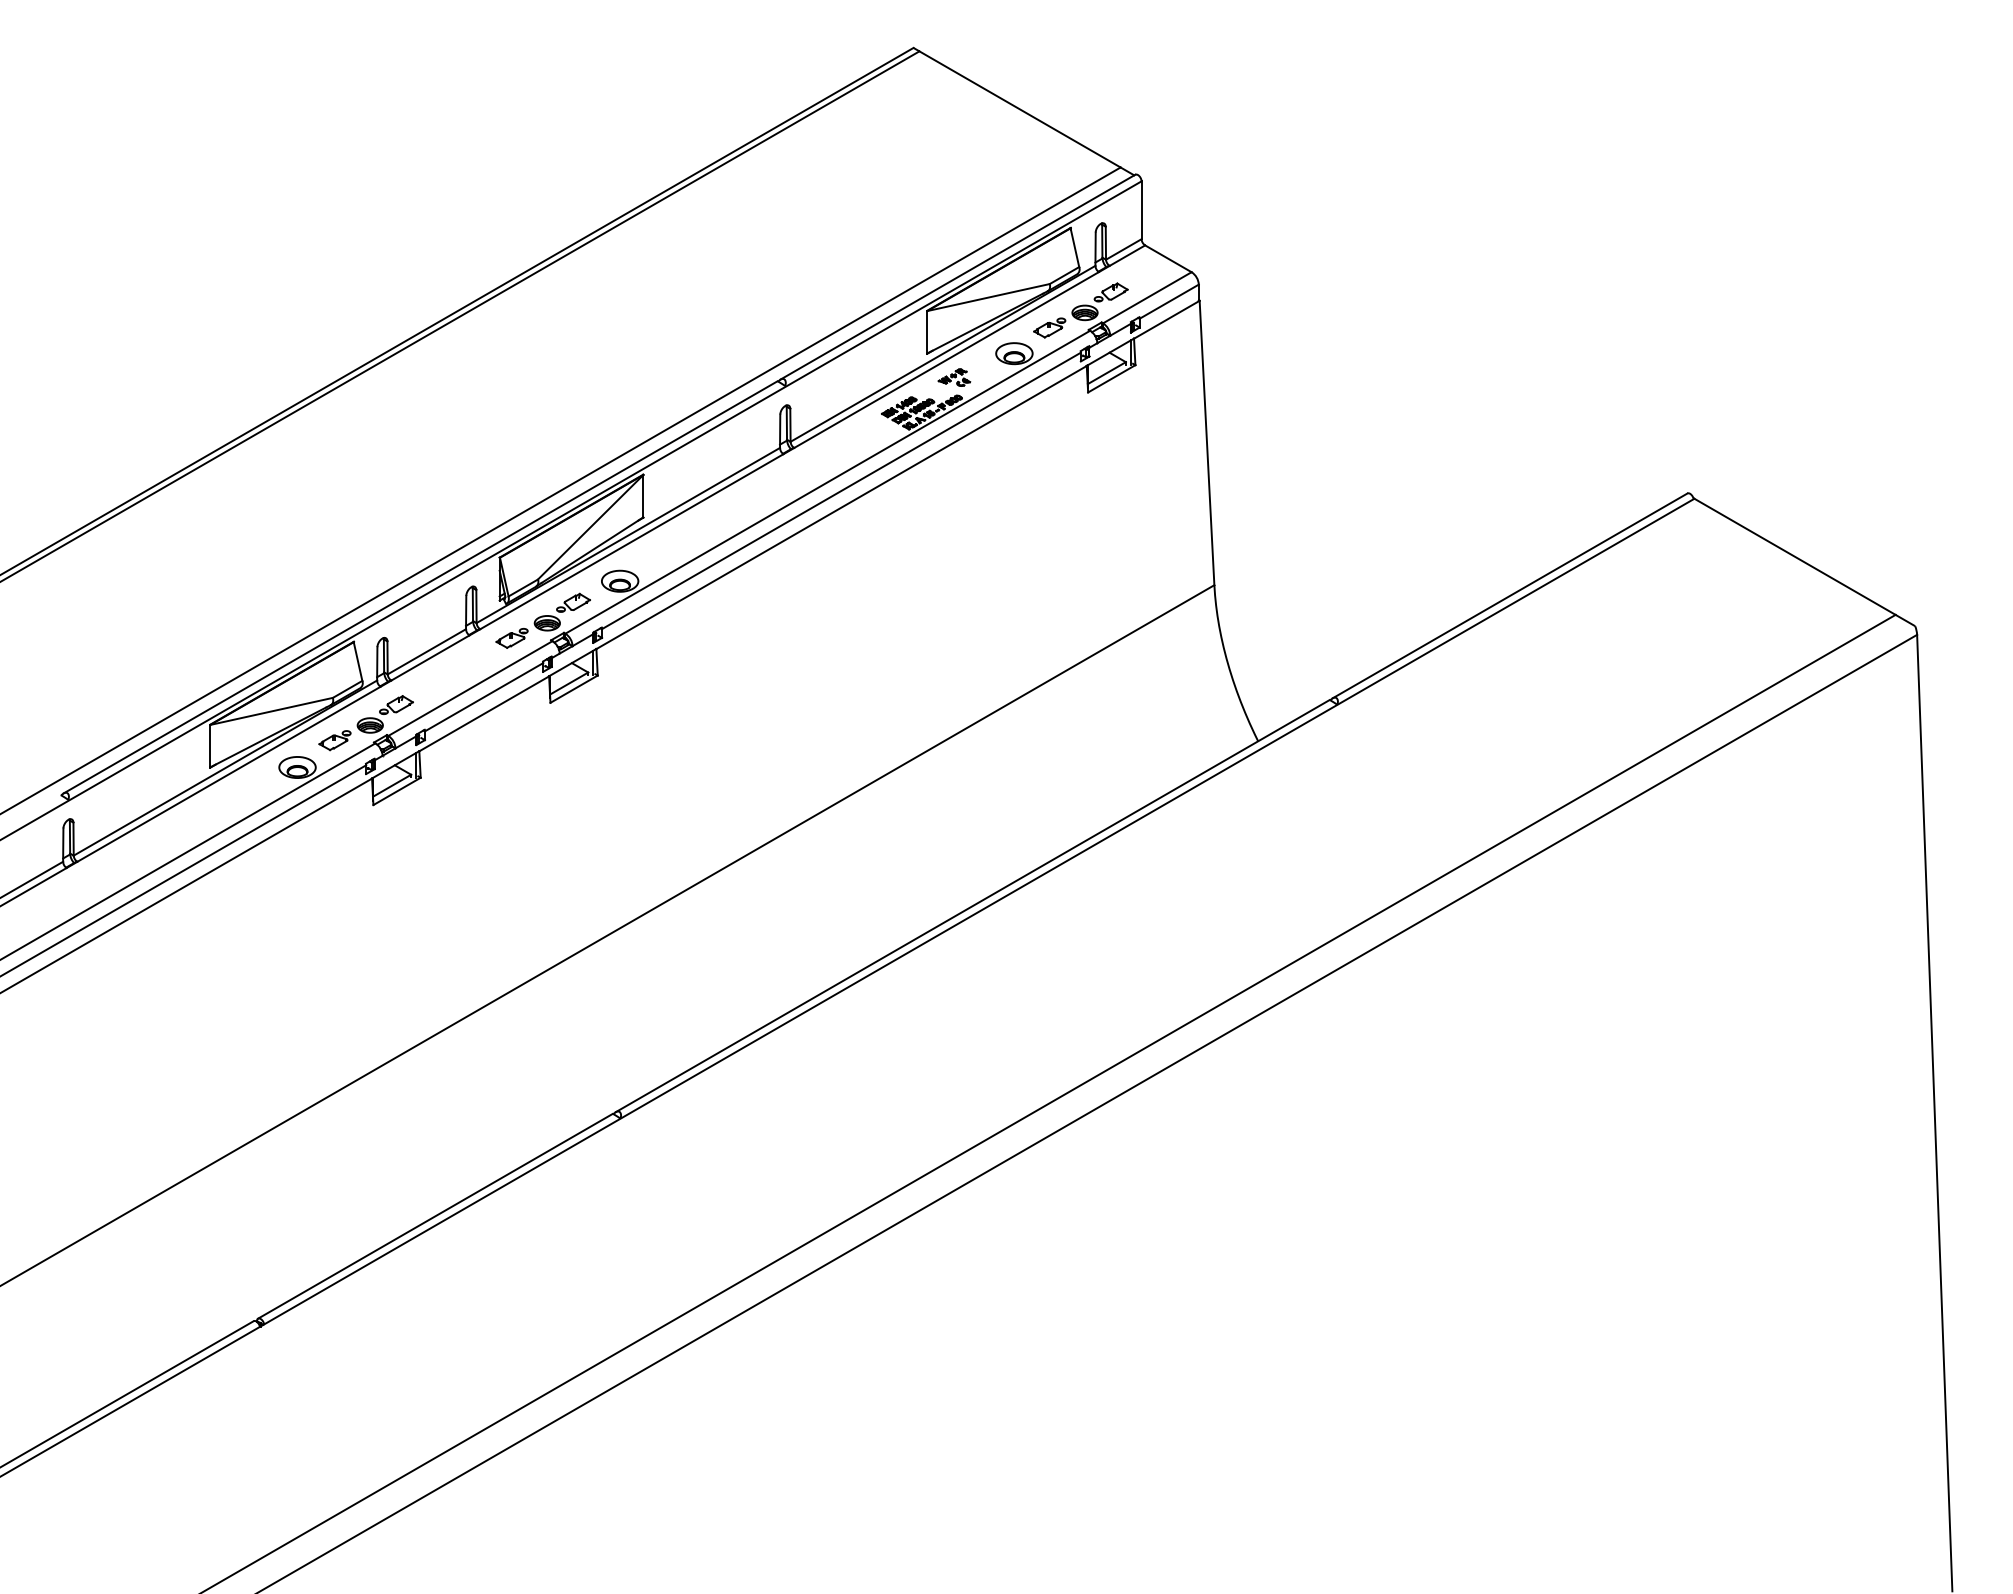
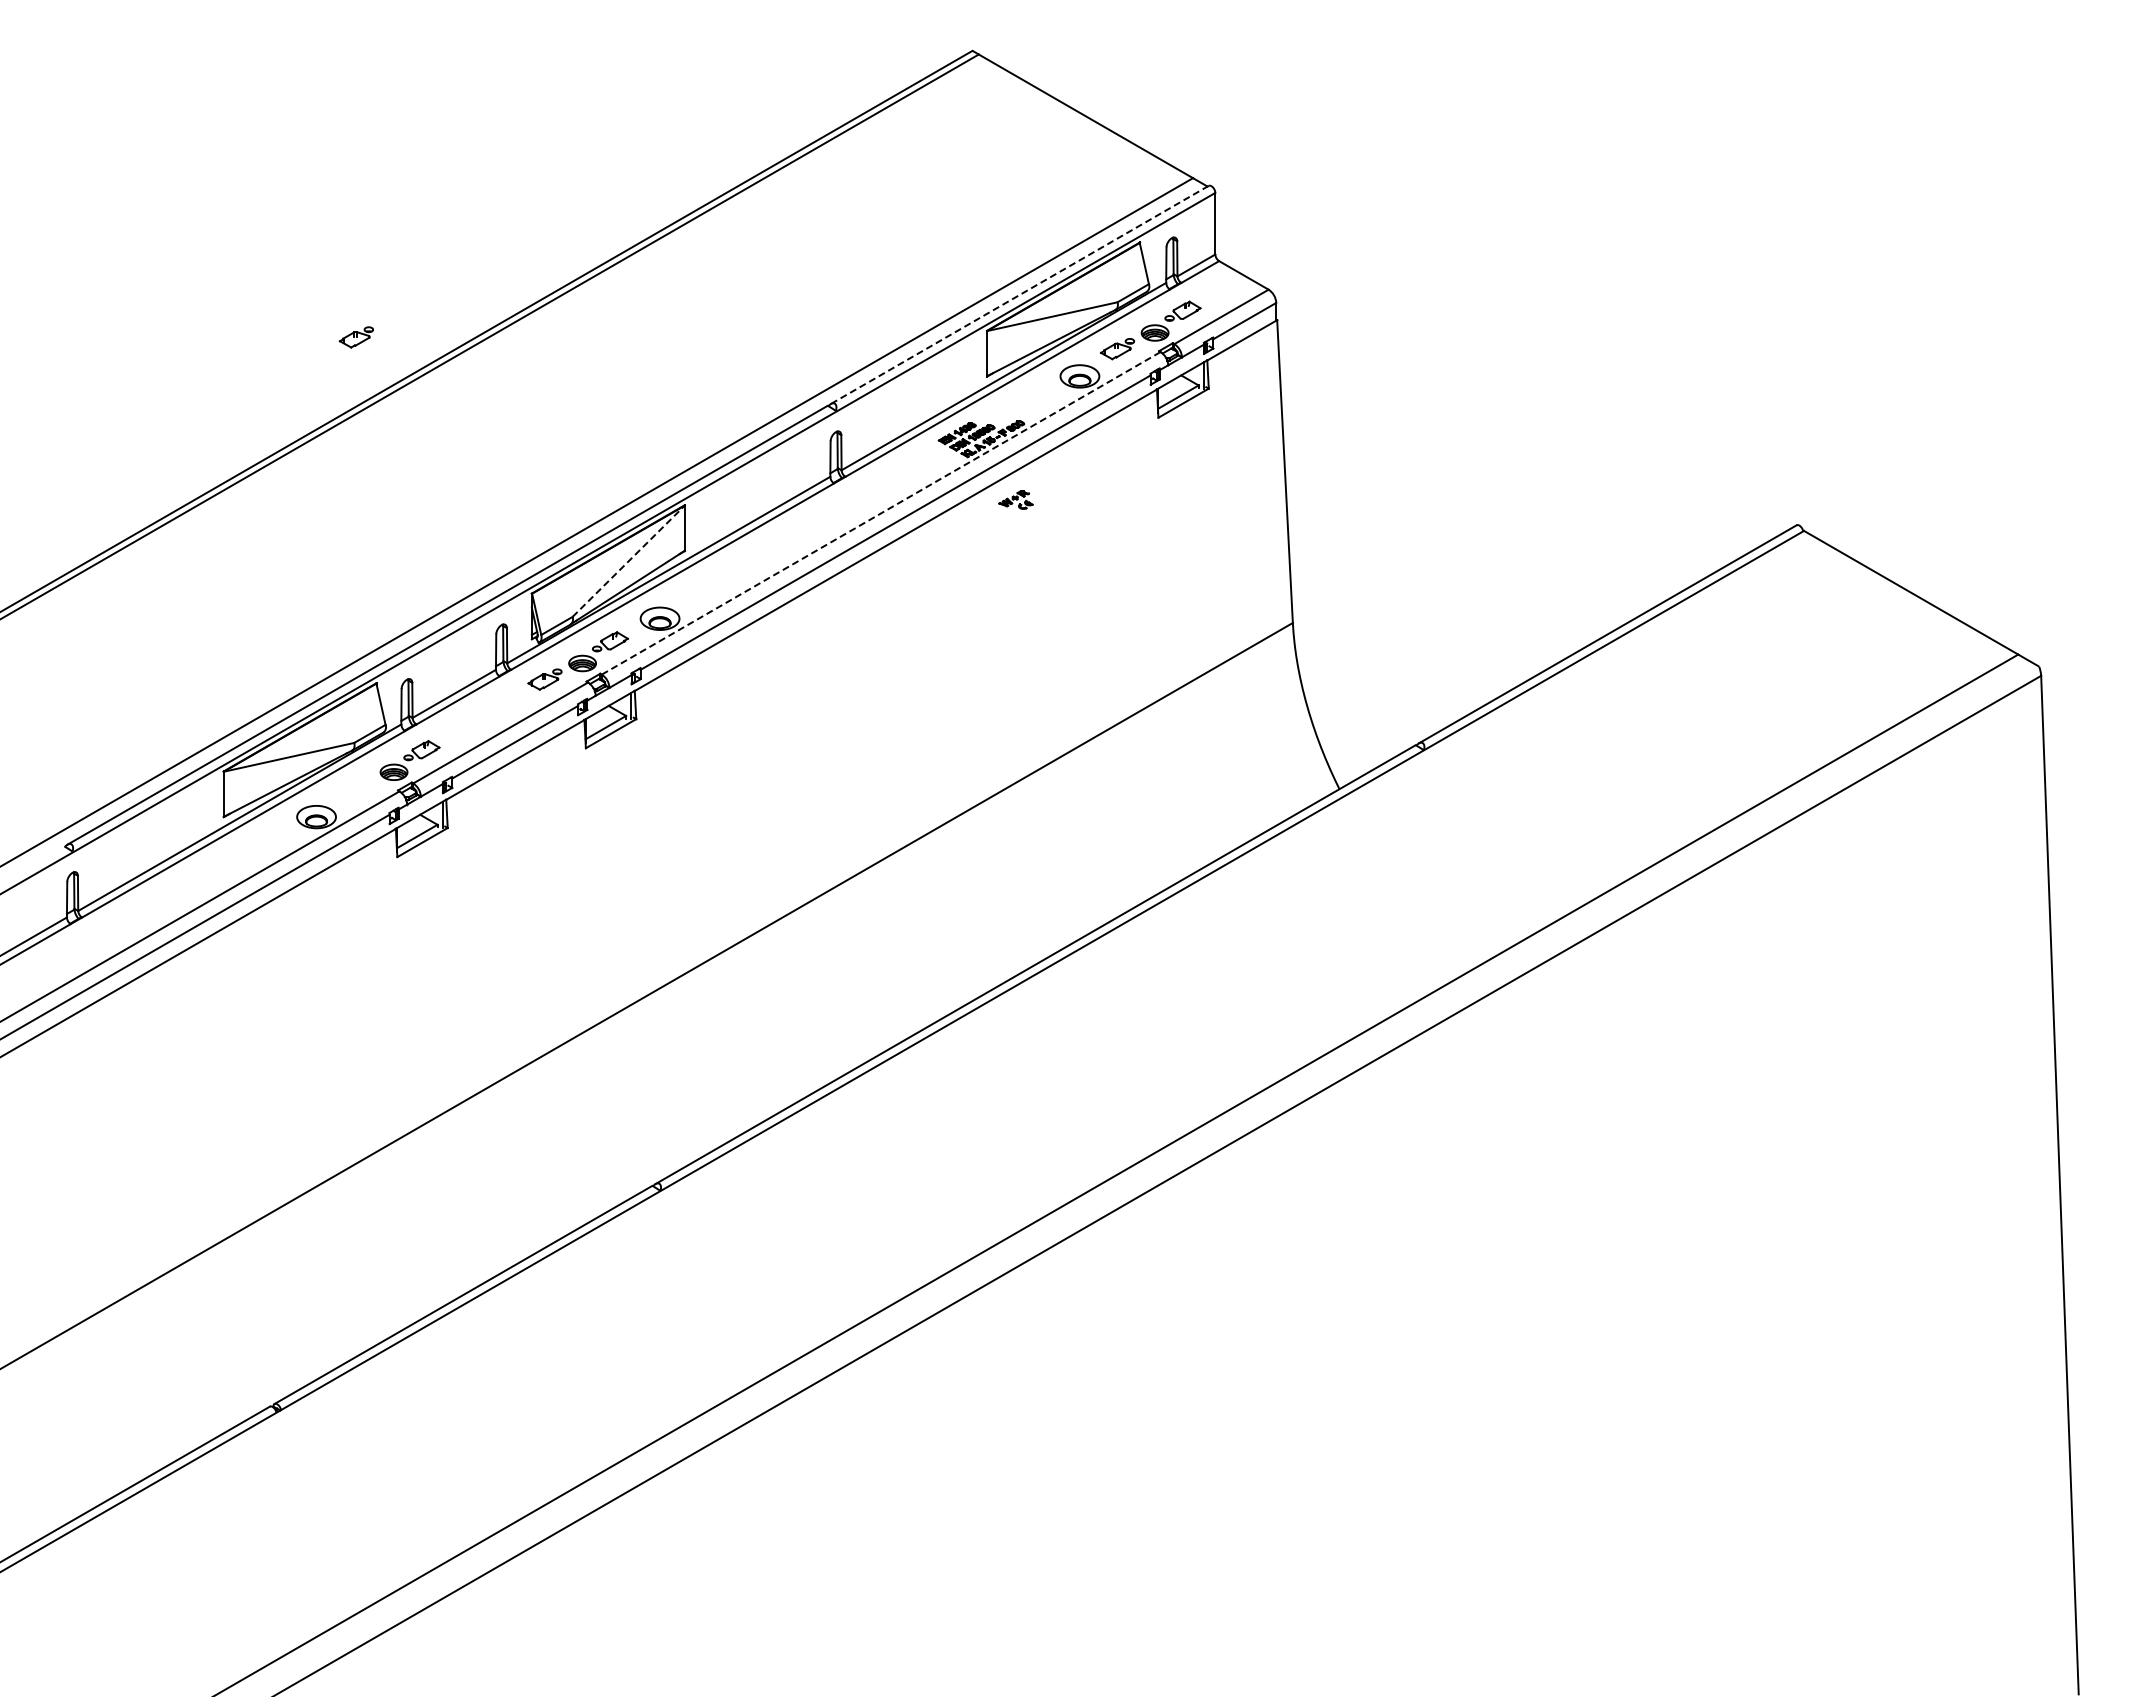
line: (957, 277) -> (1019, 295), solid -> dashed
part: (953, 377) -> (1015, 499), moved
line: (828, 482) -> (881, 513), solid -> dashed
line: (591, 526) -> (629, 560), solid -> dashed
part: (334, 740) -> (355, 337), moved

